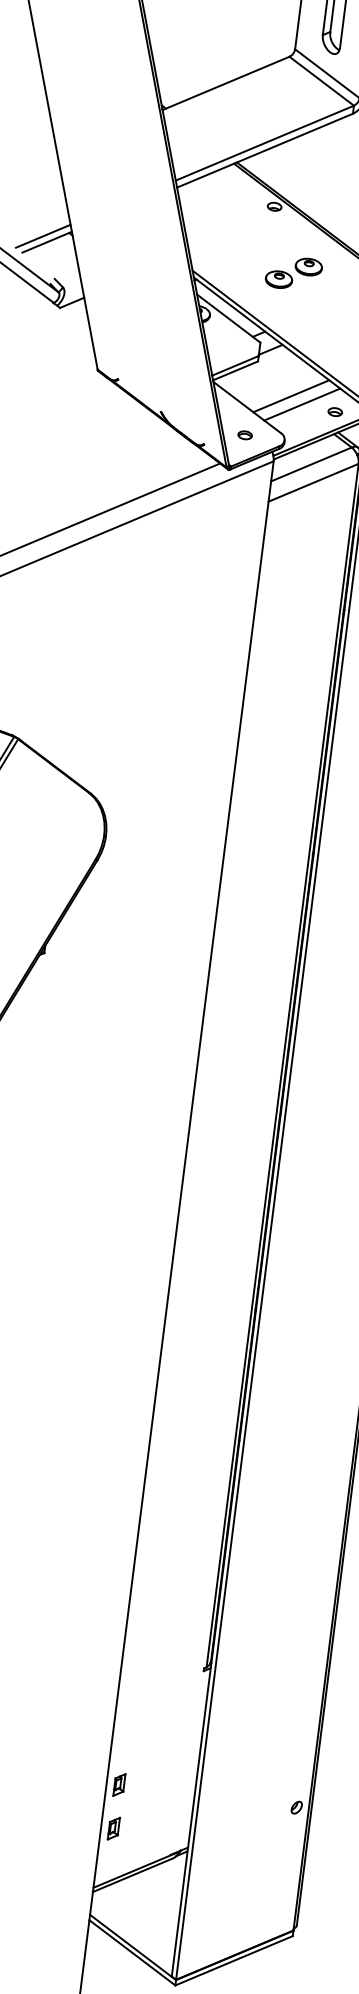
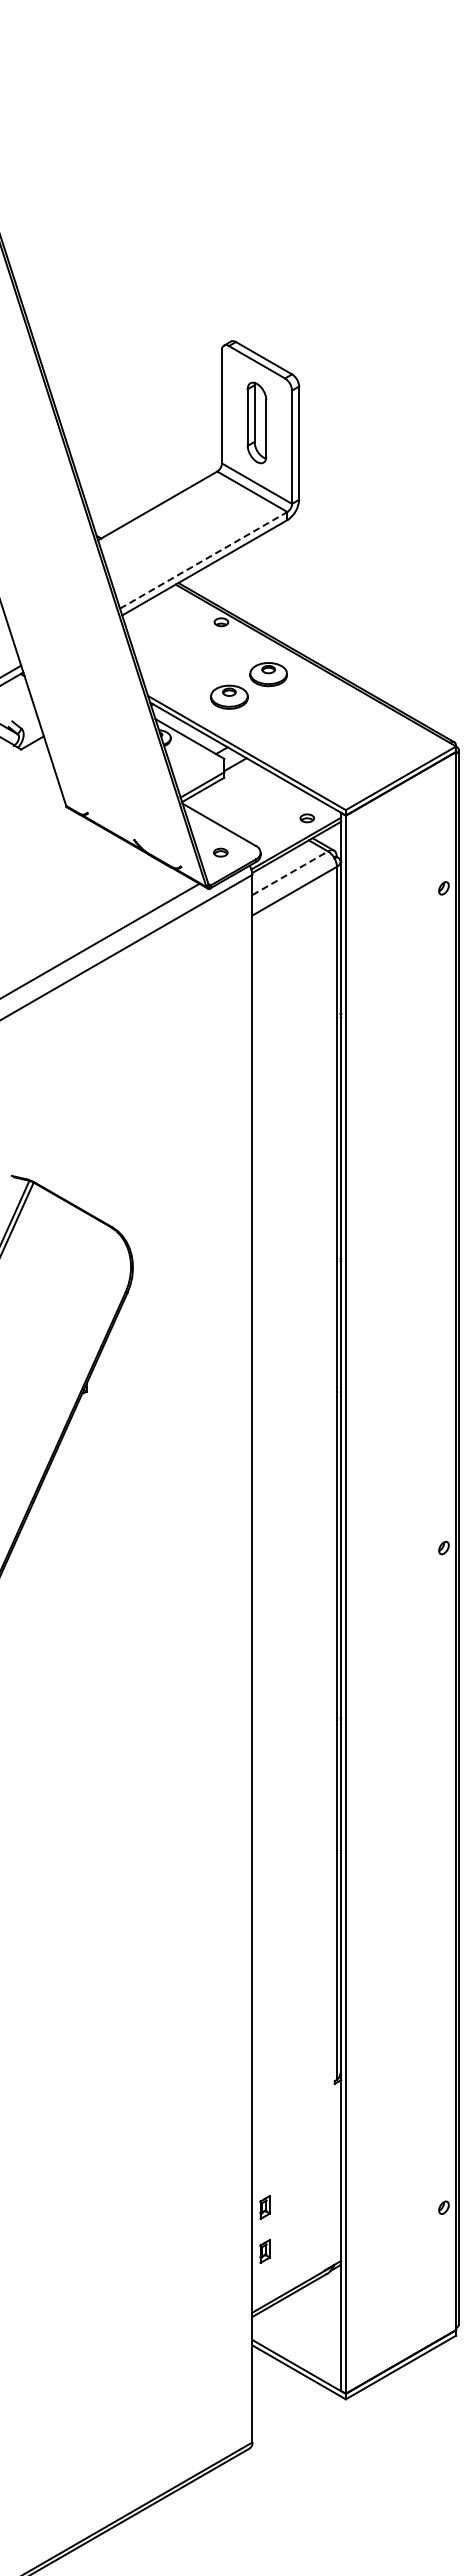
line: (264, 143) -> (203, 560), solid -> dashed
part: (293, 272) -> (248, 685), size x1.4
line: (291, 395) -> (261, 807), removed
line: (302, 404) -> (273, 814), removed
line: (311, 464) -> (290, 873), solid -> dashed

